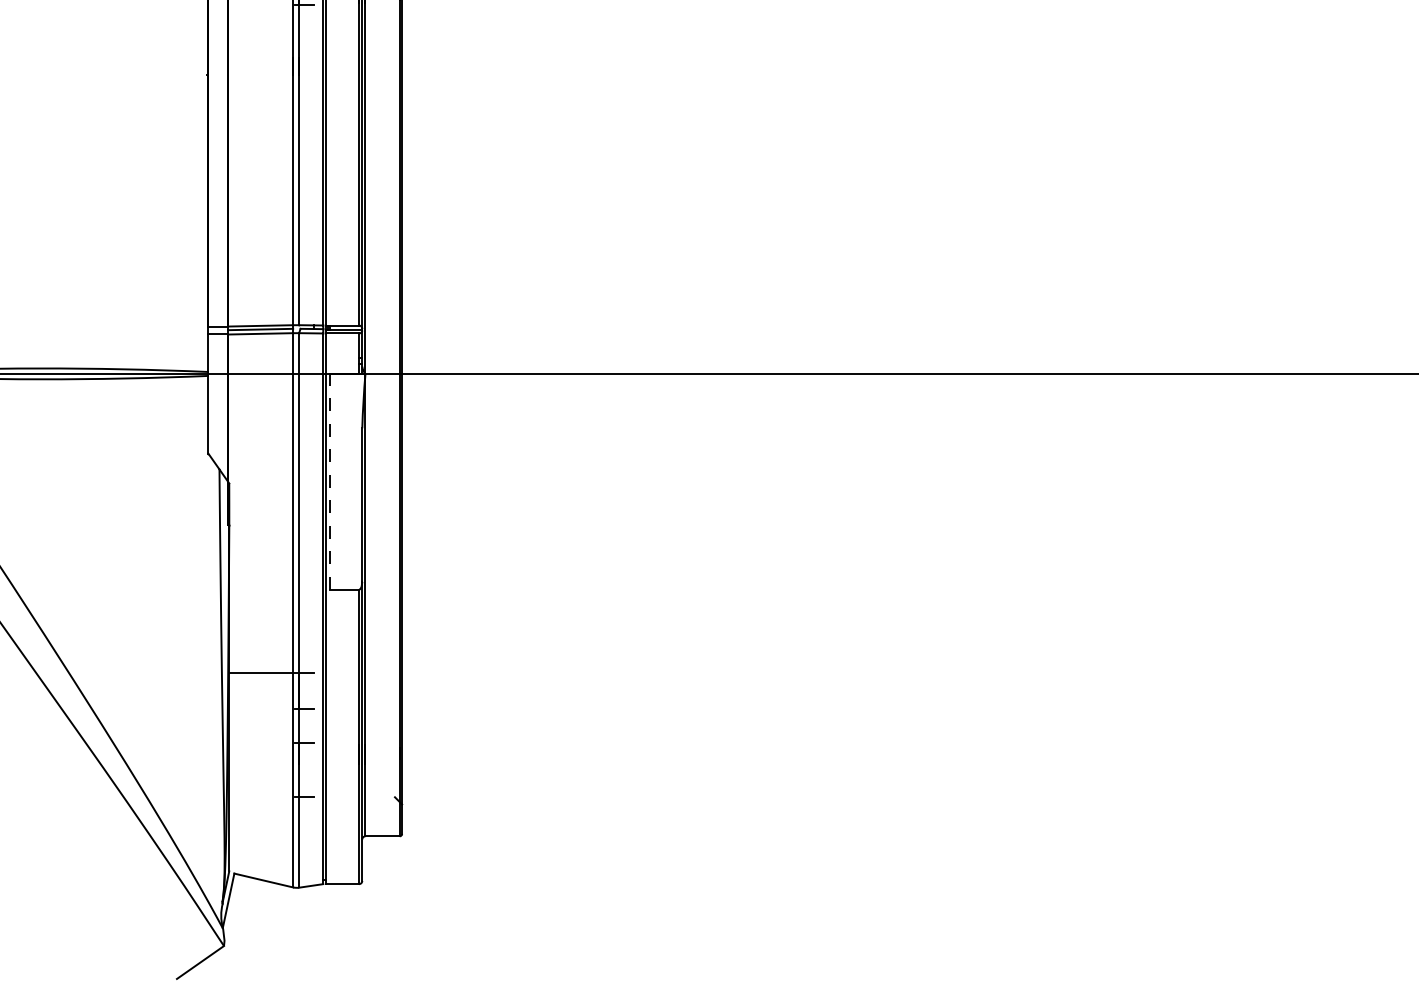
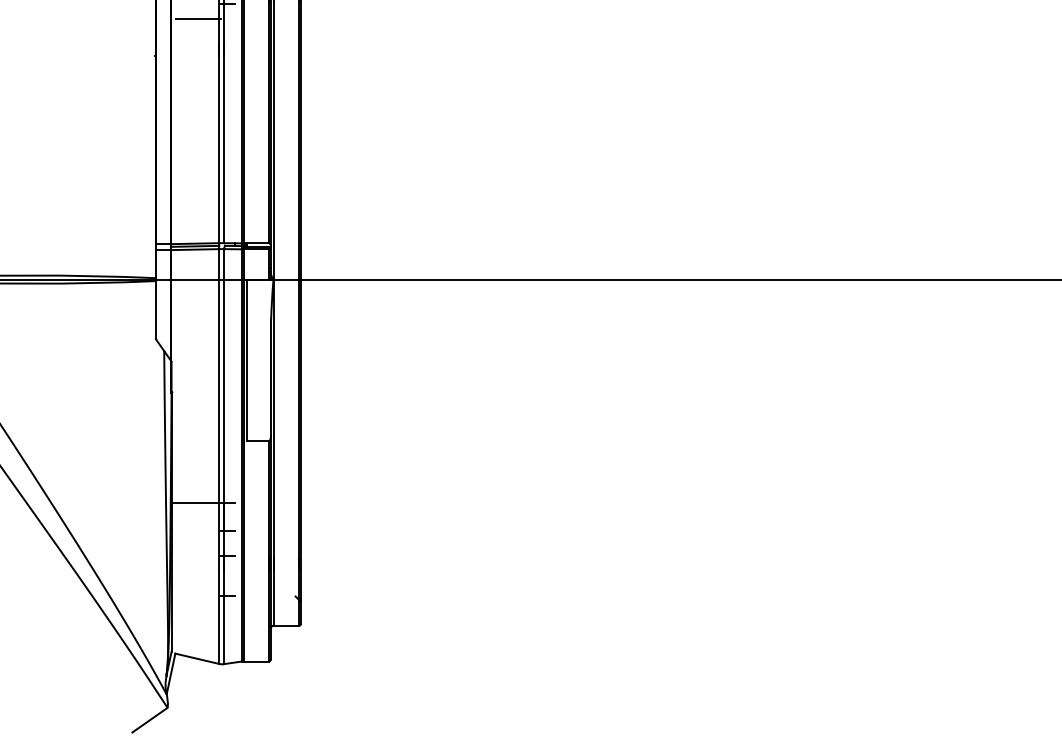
line: (264, 25) -> (197, 18), added
line: (330, 481) -> (247, 360), dashed -> solid

